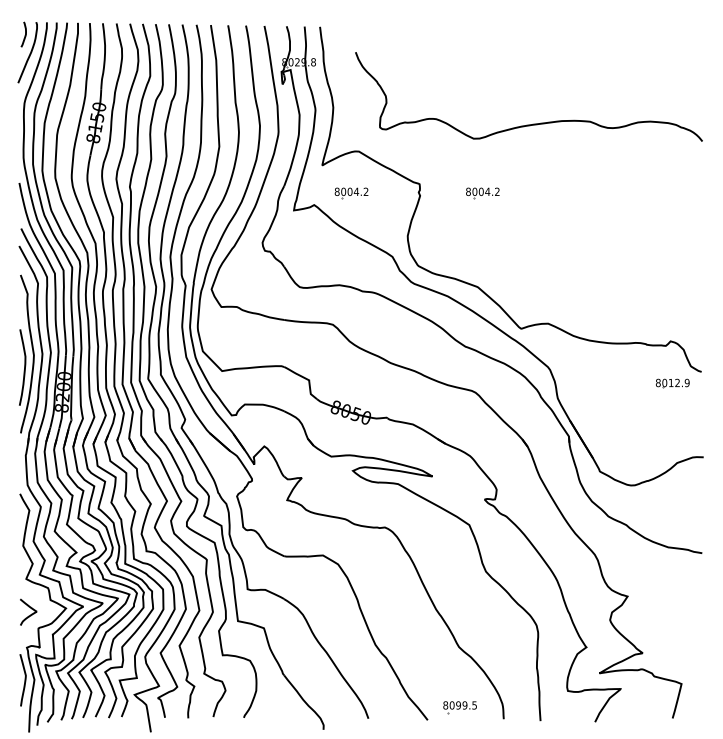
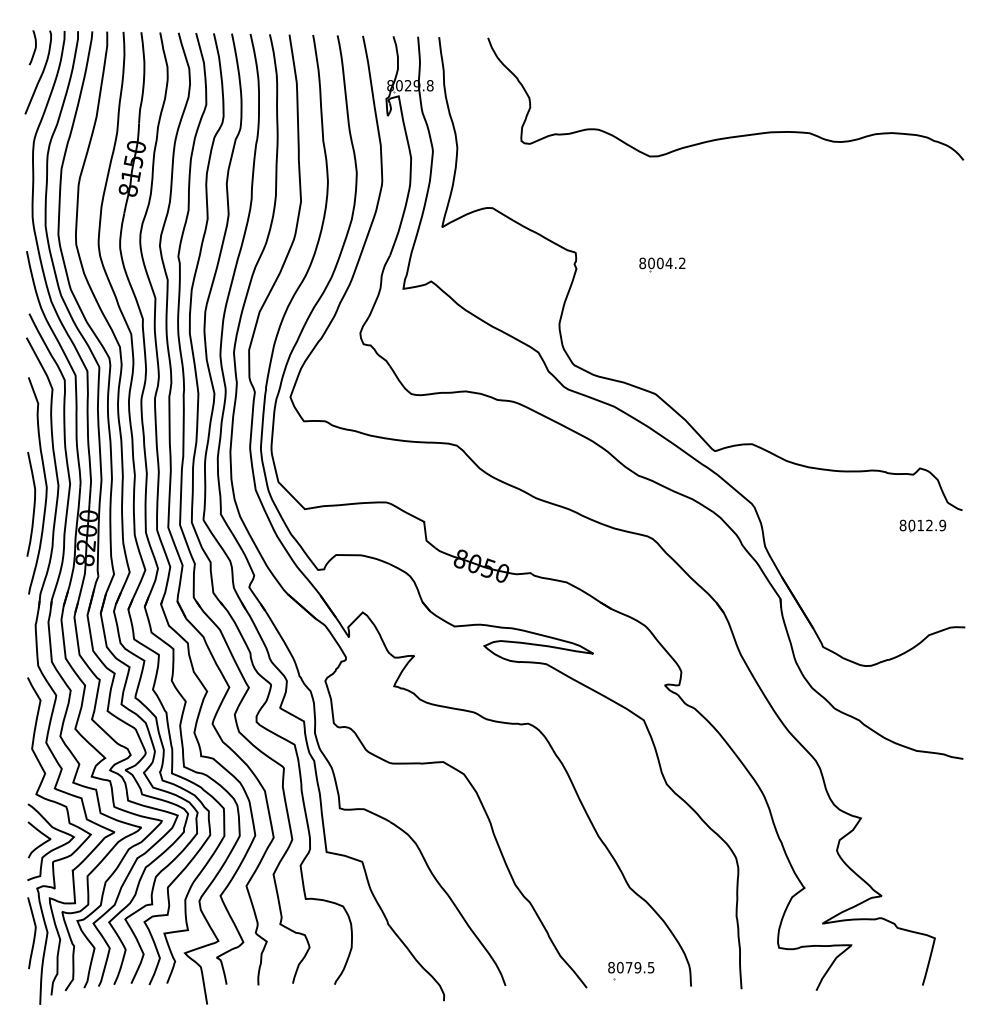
curve: (531, 124) -> (728, 136), moved
part: (351, 192) -> (482, 264), removed
curve: (38, 618) -> (53, 848), added
text: (458, 705) -> (628, 967), 8099.5 -> 8079.5

